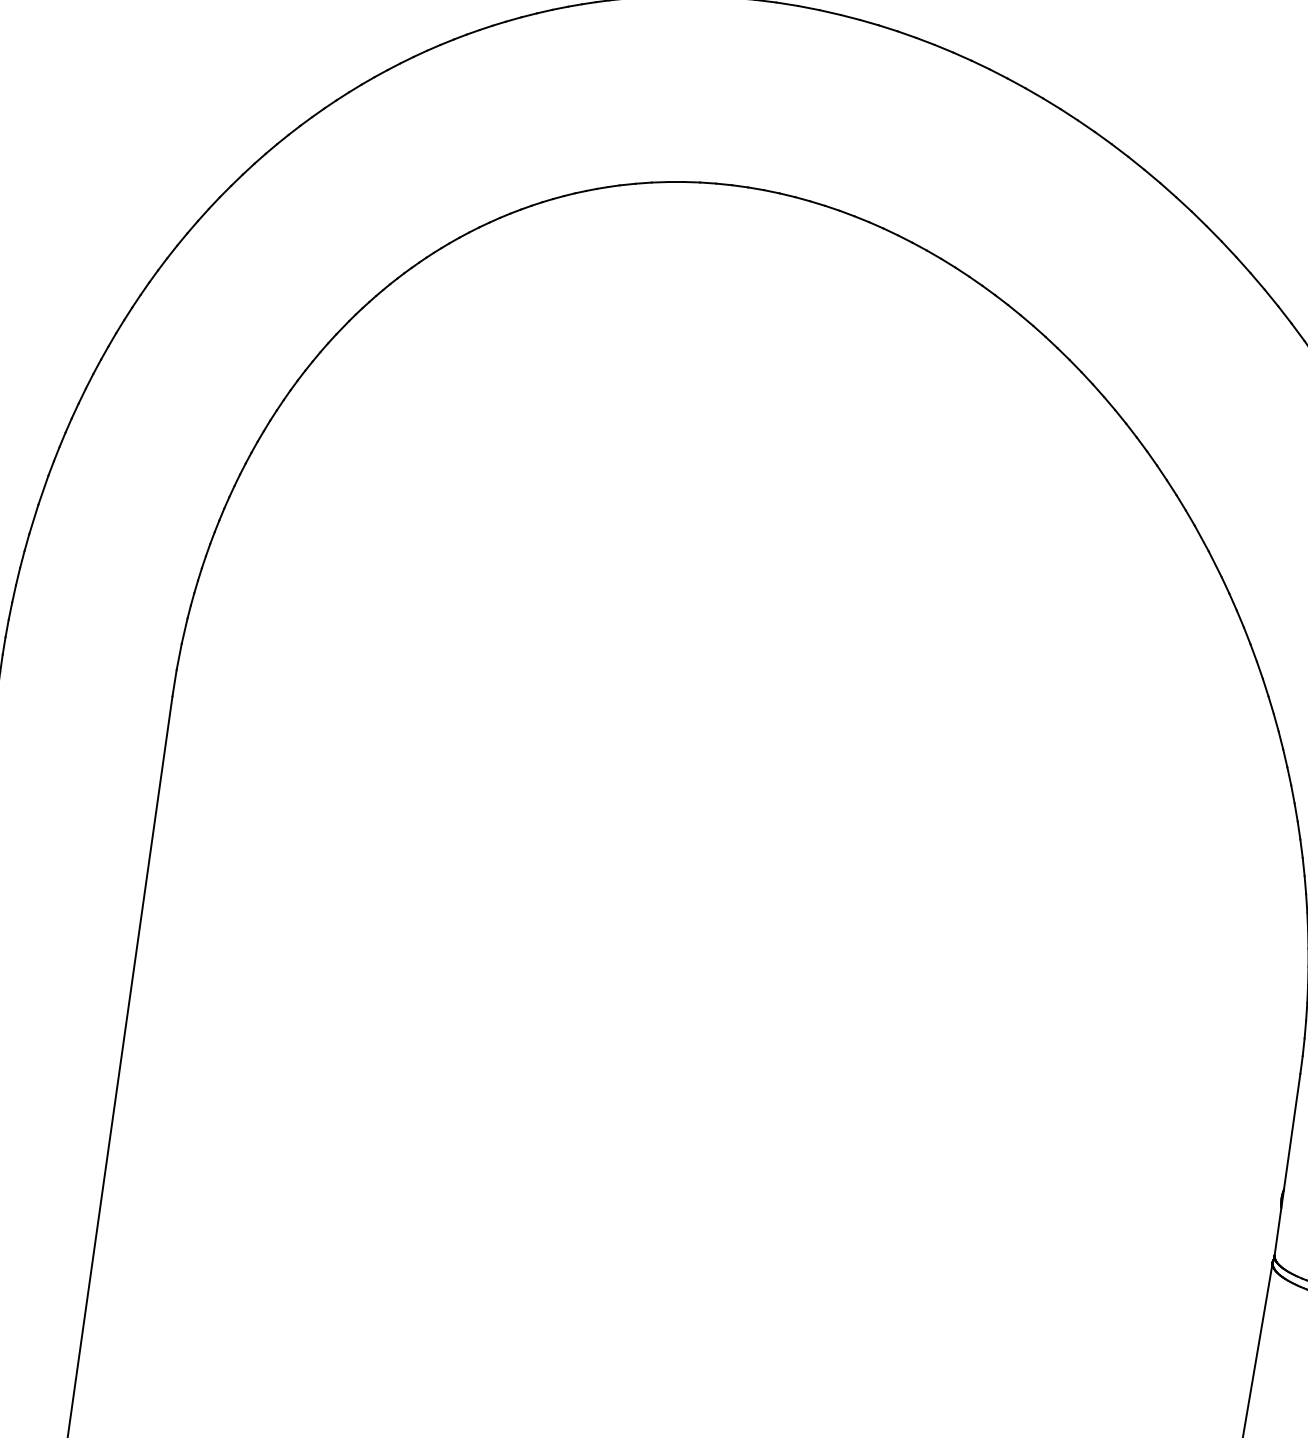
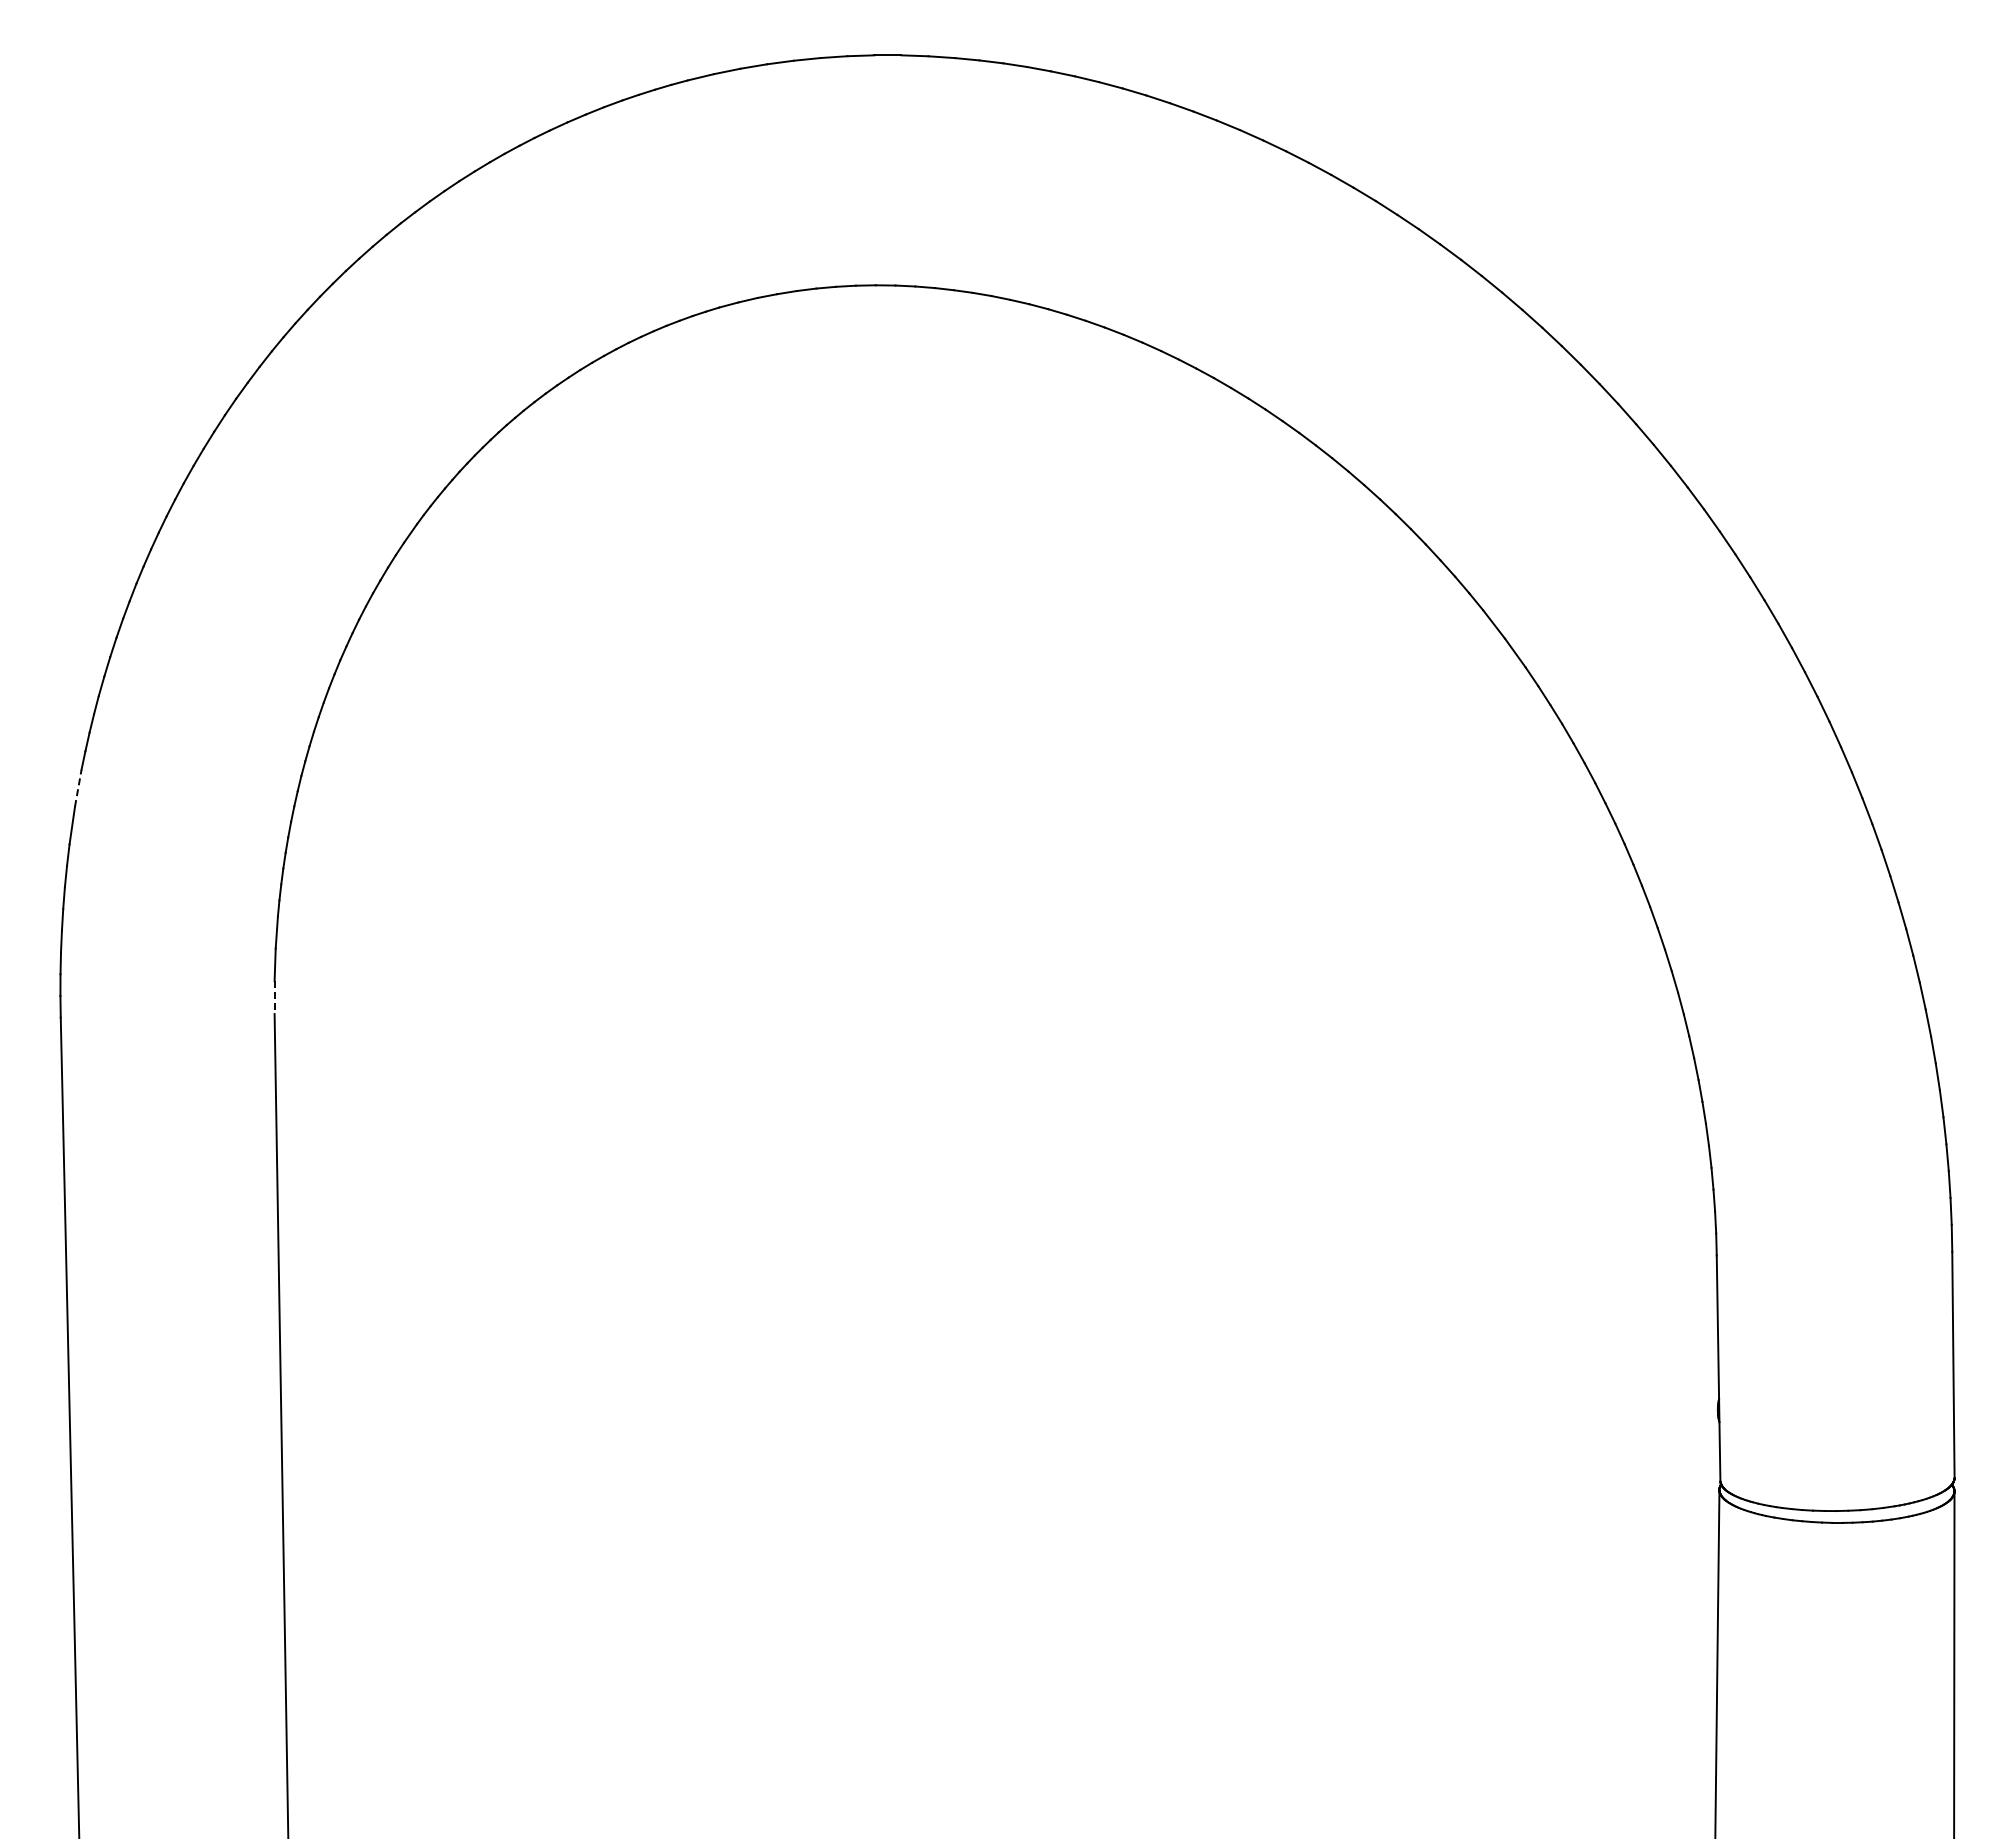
line: (43, 490) -> (78, 788), solid -> dashed
line: (174, 683) -> (274, 998), solid -> dashed

